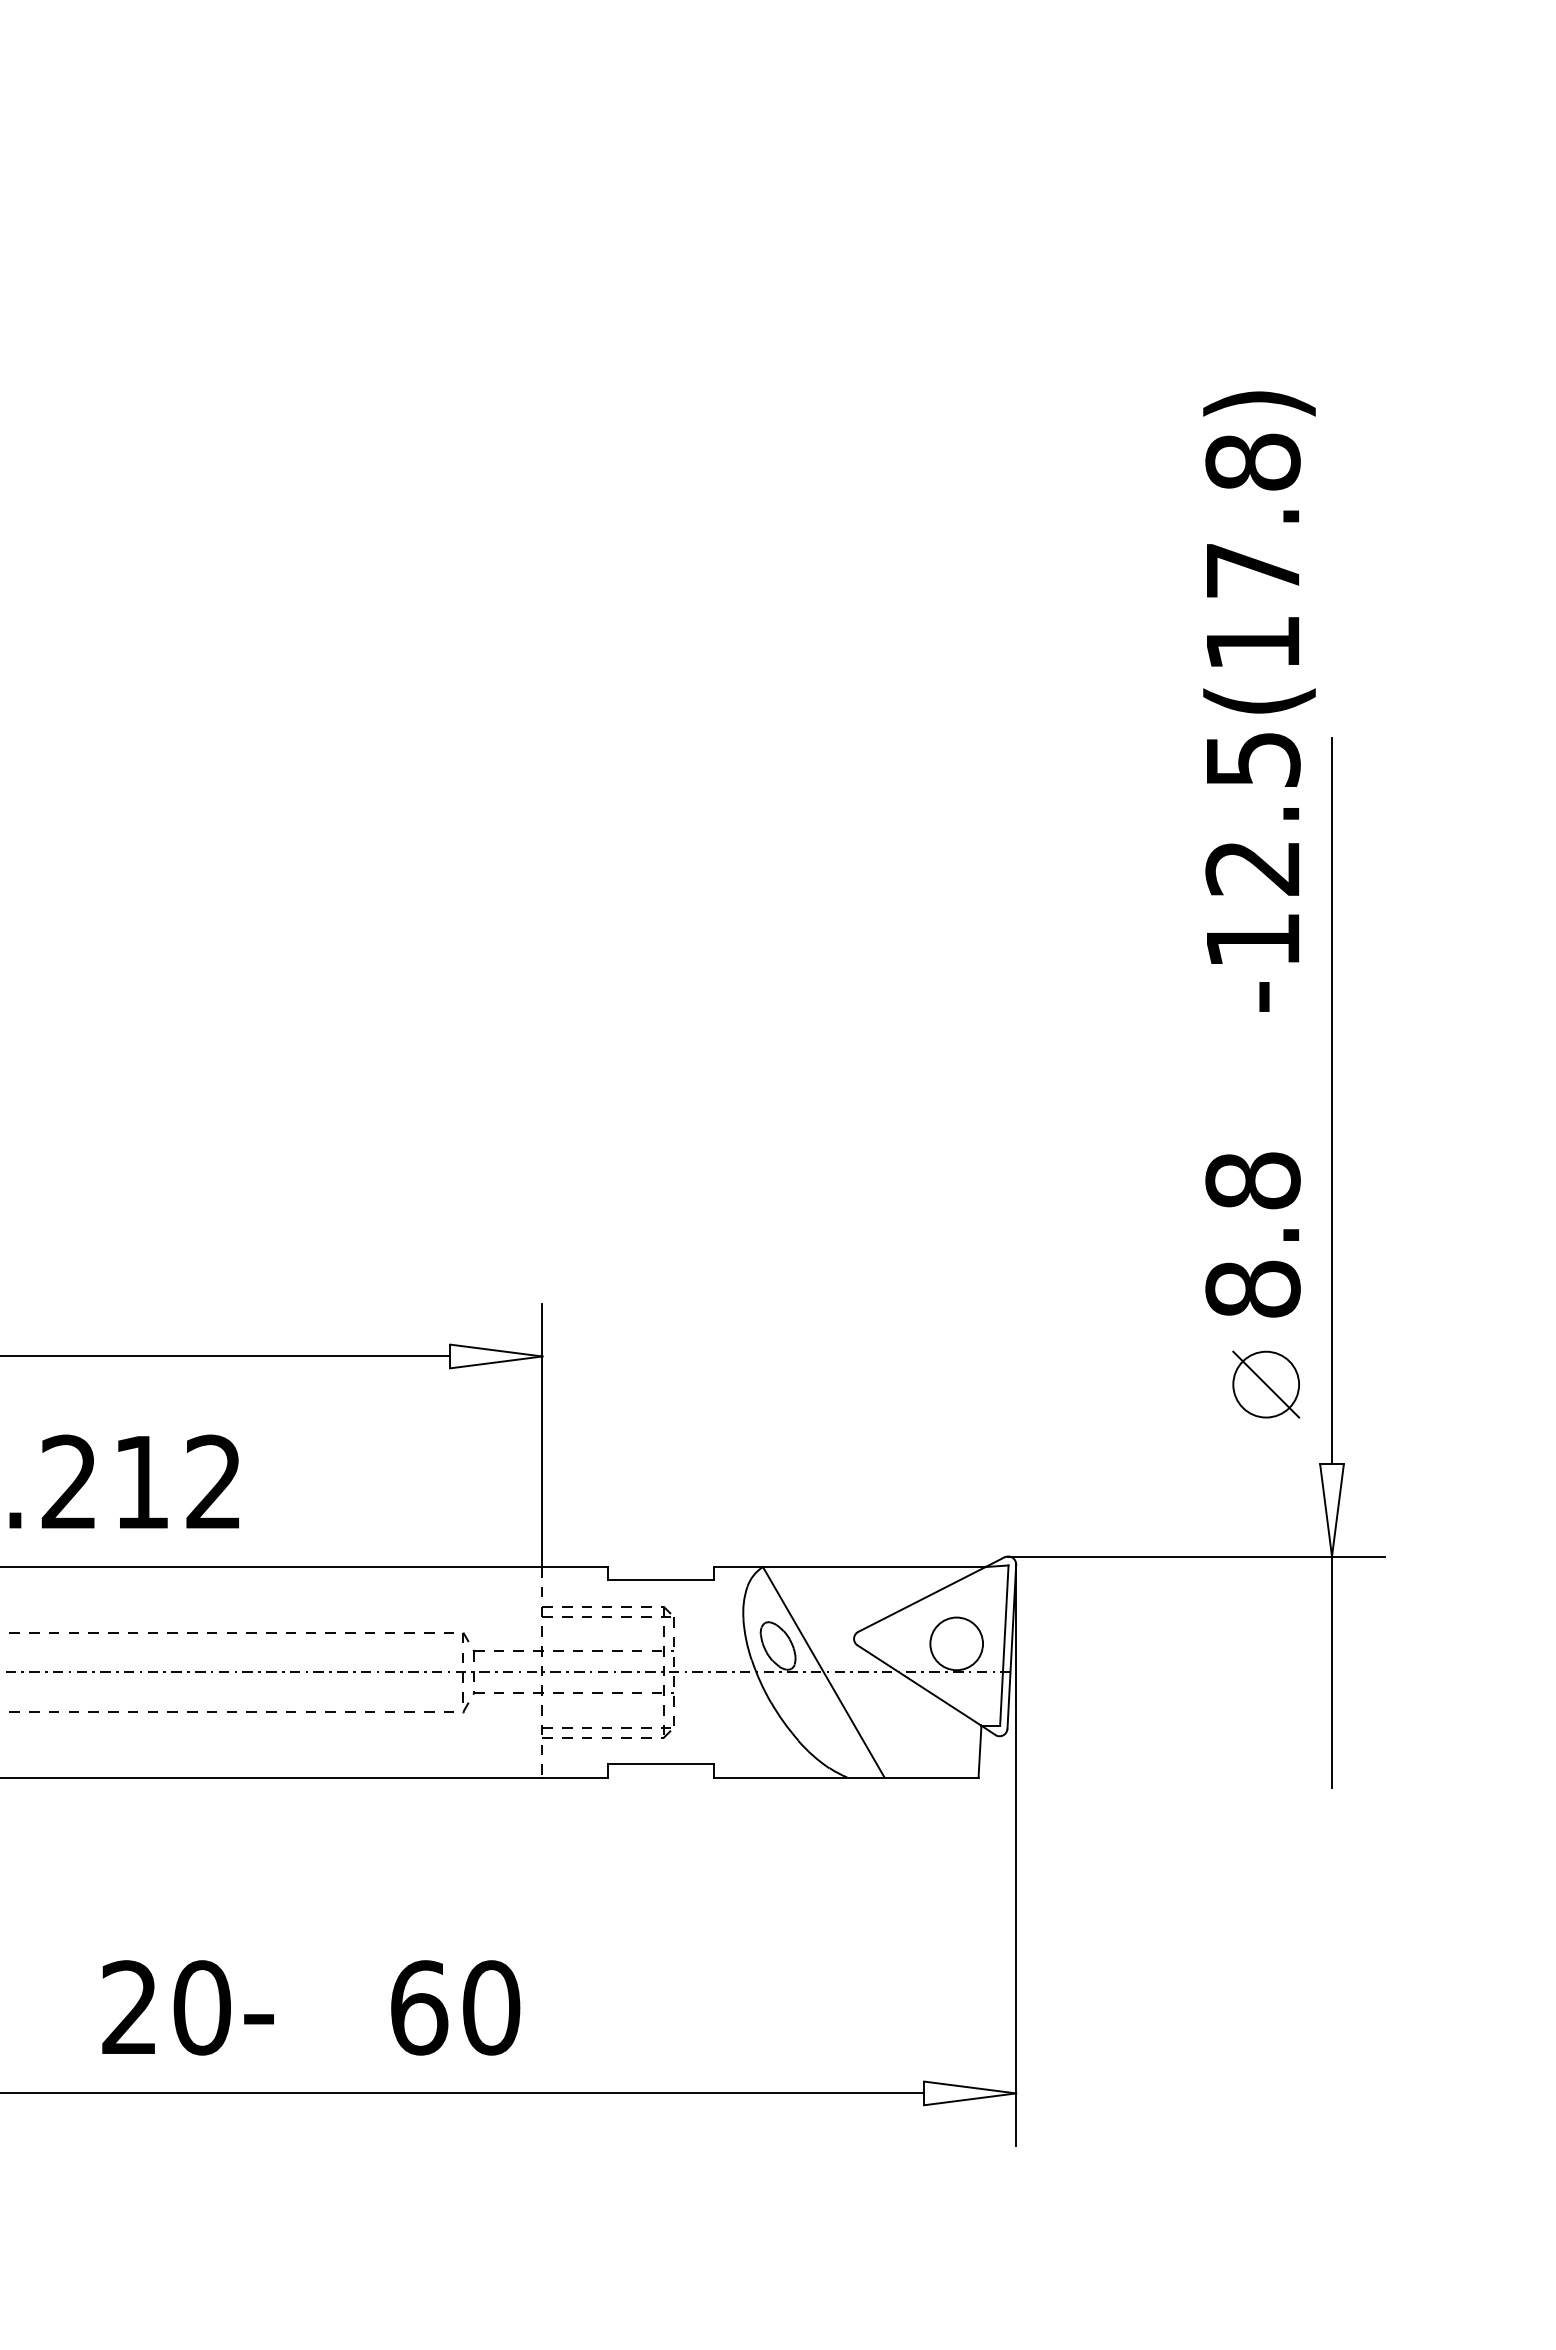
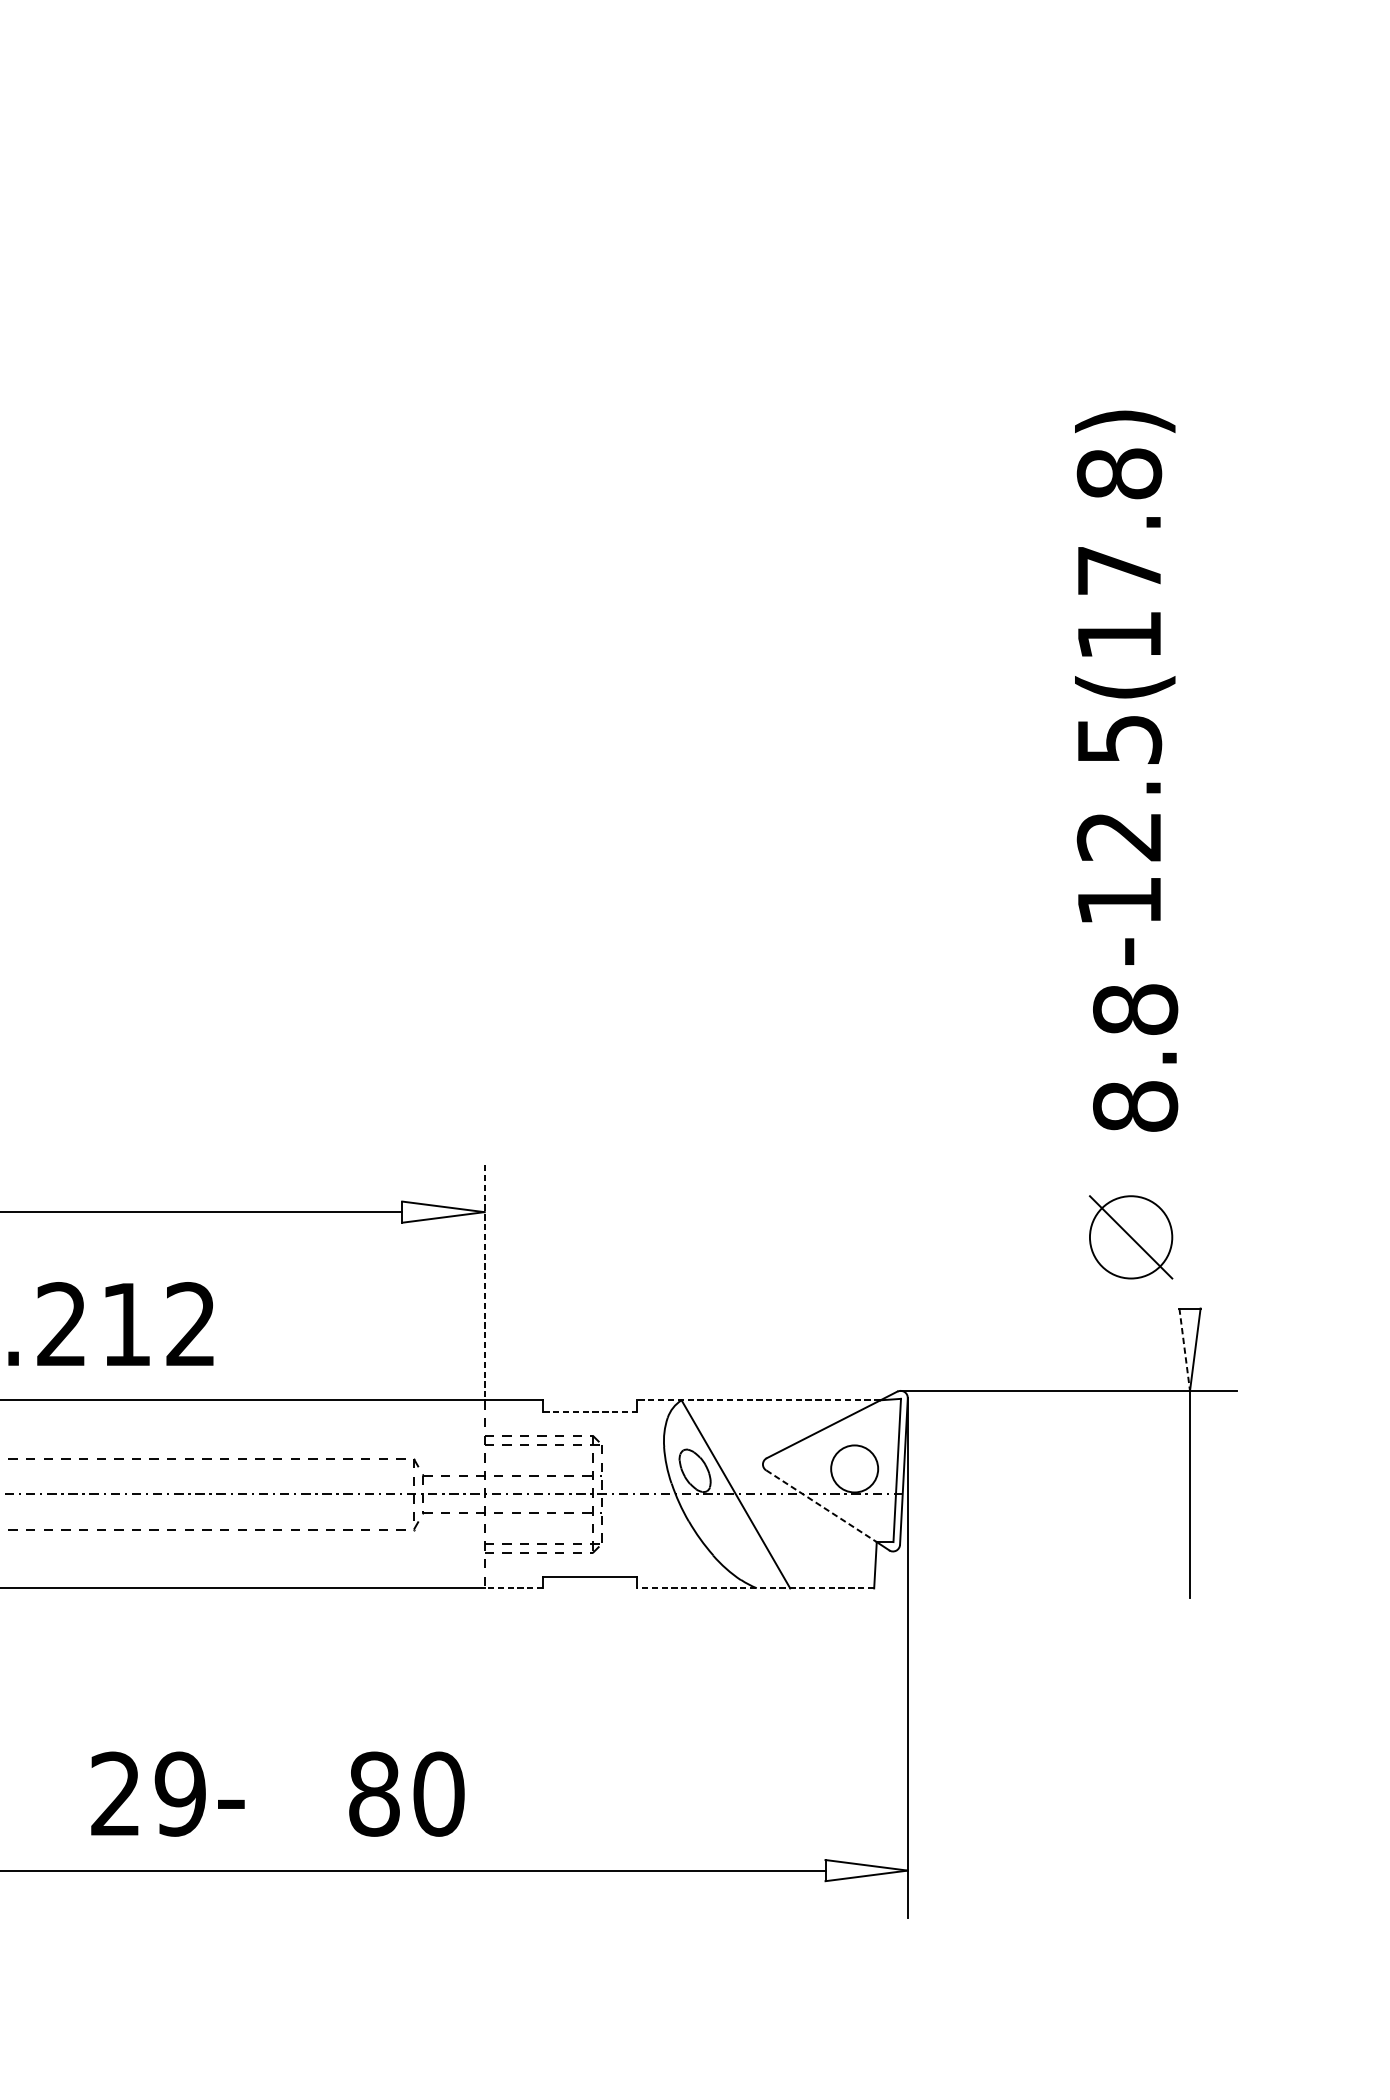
text: (1259, 701) -> (1125, 687), moved
line: (1332, 1100) -> (1190, 983), removed
text: (1252, 1234) -> (1135, 1057), moved
part: (1266, 1384) -> (1131, 1237), size x1.4
line: (542, 1435) -> (484, 1282), solid -> dashed
line: (1326, 1510) -> (1185, 1349), solid -> dashed
line: (849, 1567) -> (758, 1400), solid -> dashed
line: (660, 1580) -> (590, 1412), solid -> dashed
line: (919, 1685) -> (821, 1506), solid -> dashed
line: (575, 1777) -> (514, 1588), solid -> dashed
line: (846, 1777) -> (756, 1588), solid -> dashed
text: (201, 2007) -> (179, 1793), 20- -> 29-
text: (419, 2007) -> (374, 1793), 60 -> 80

